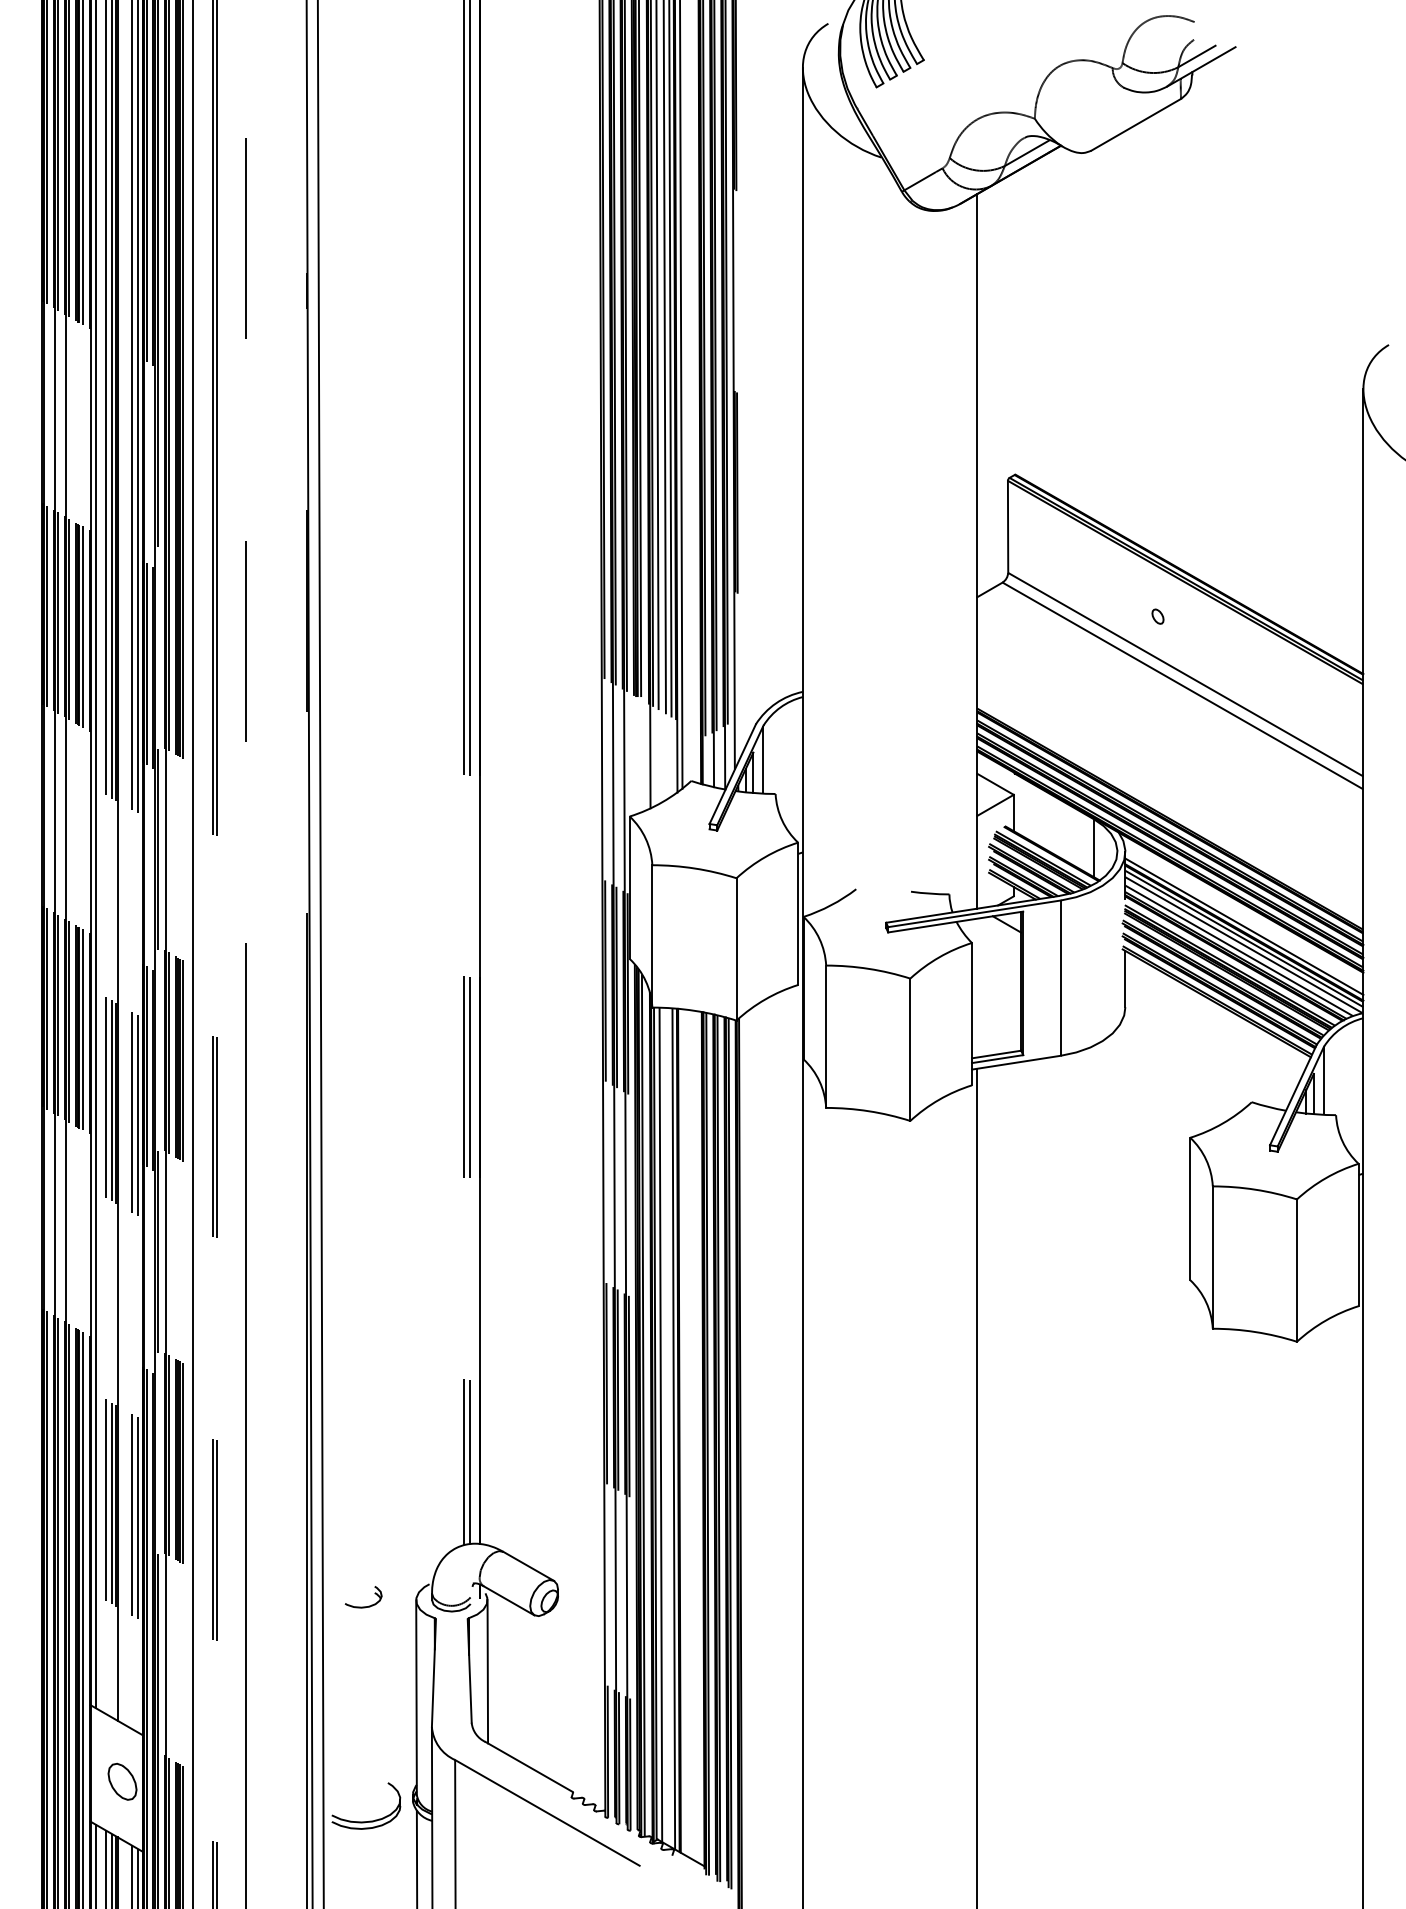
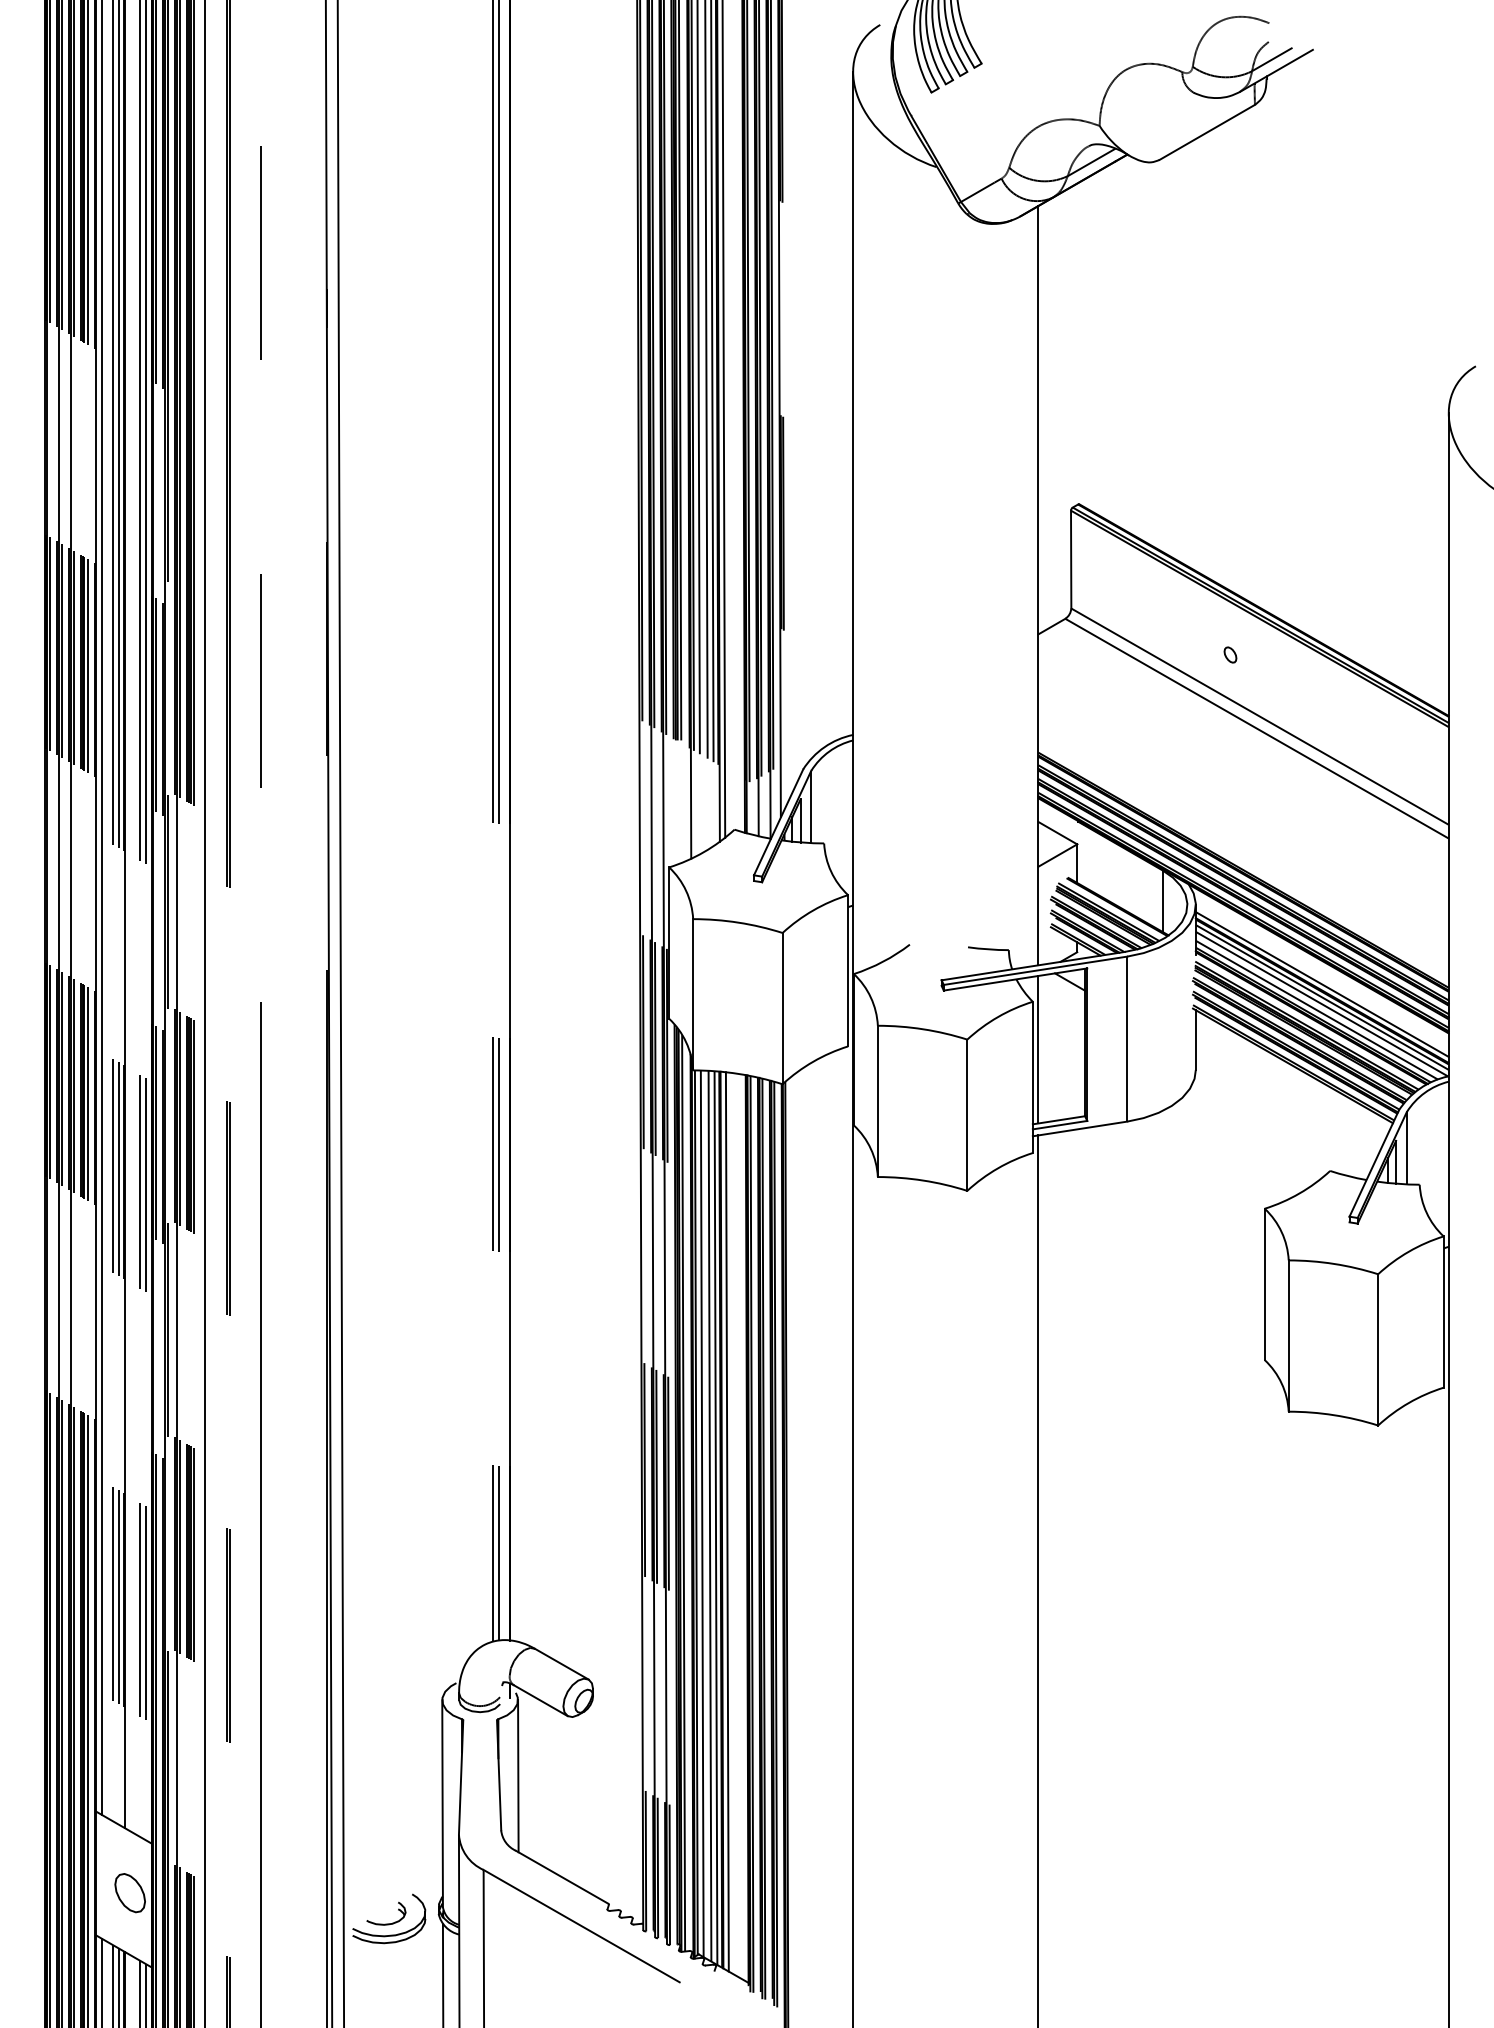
line: (977, 987) -> (1038, 1049), added
line: (667, 1426) -> (709, 1515), added
line: (684, 1432) -> (727, 1521), added
part: (363, 1606) -> (386, 1923), moved

